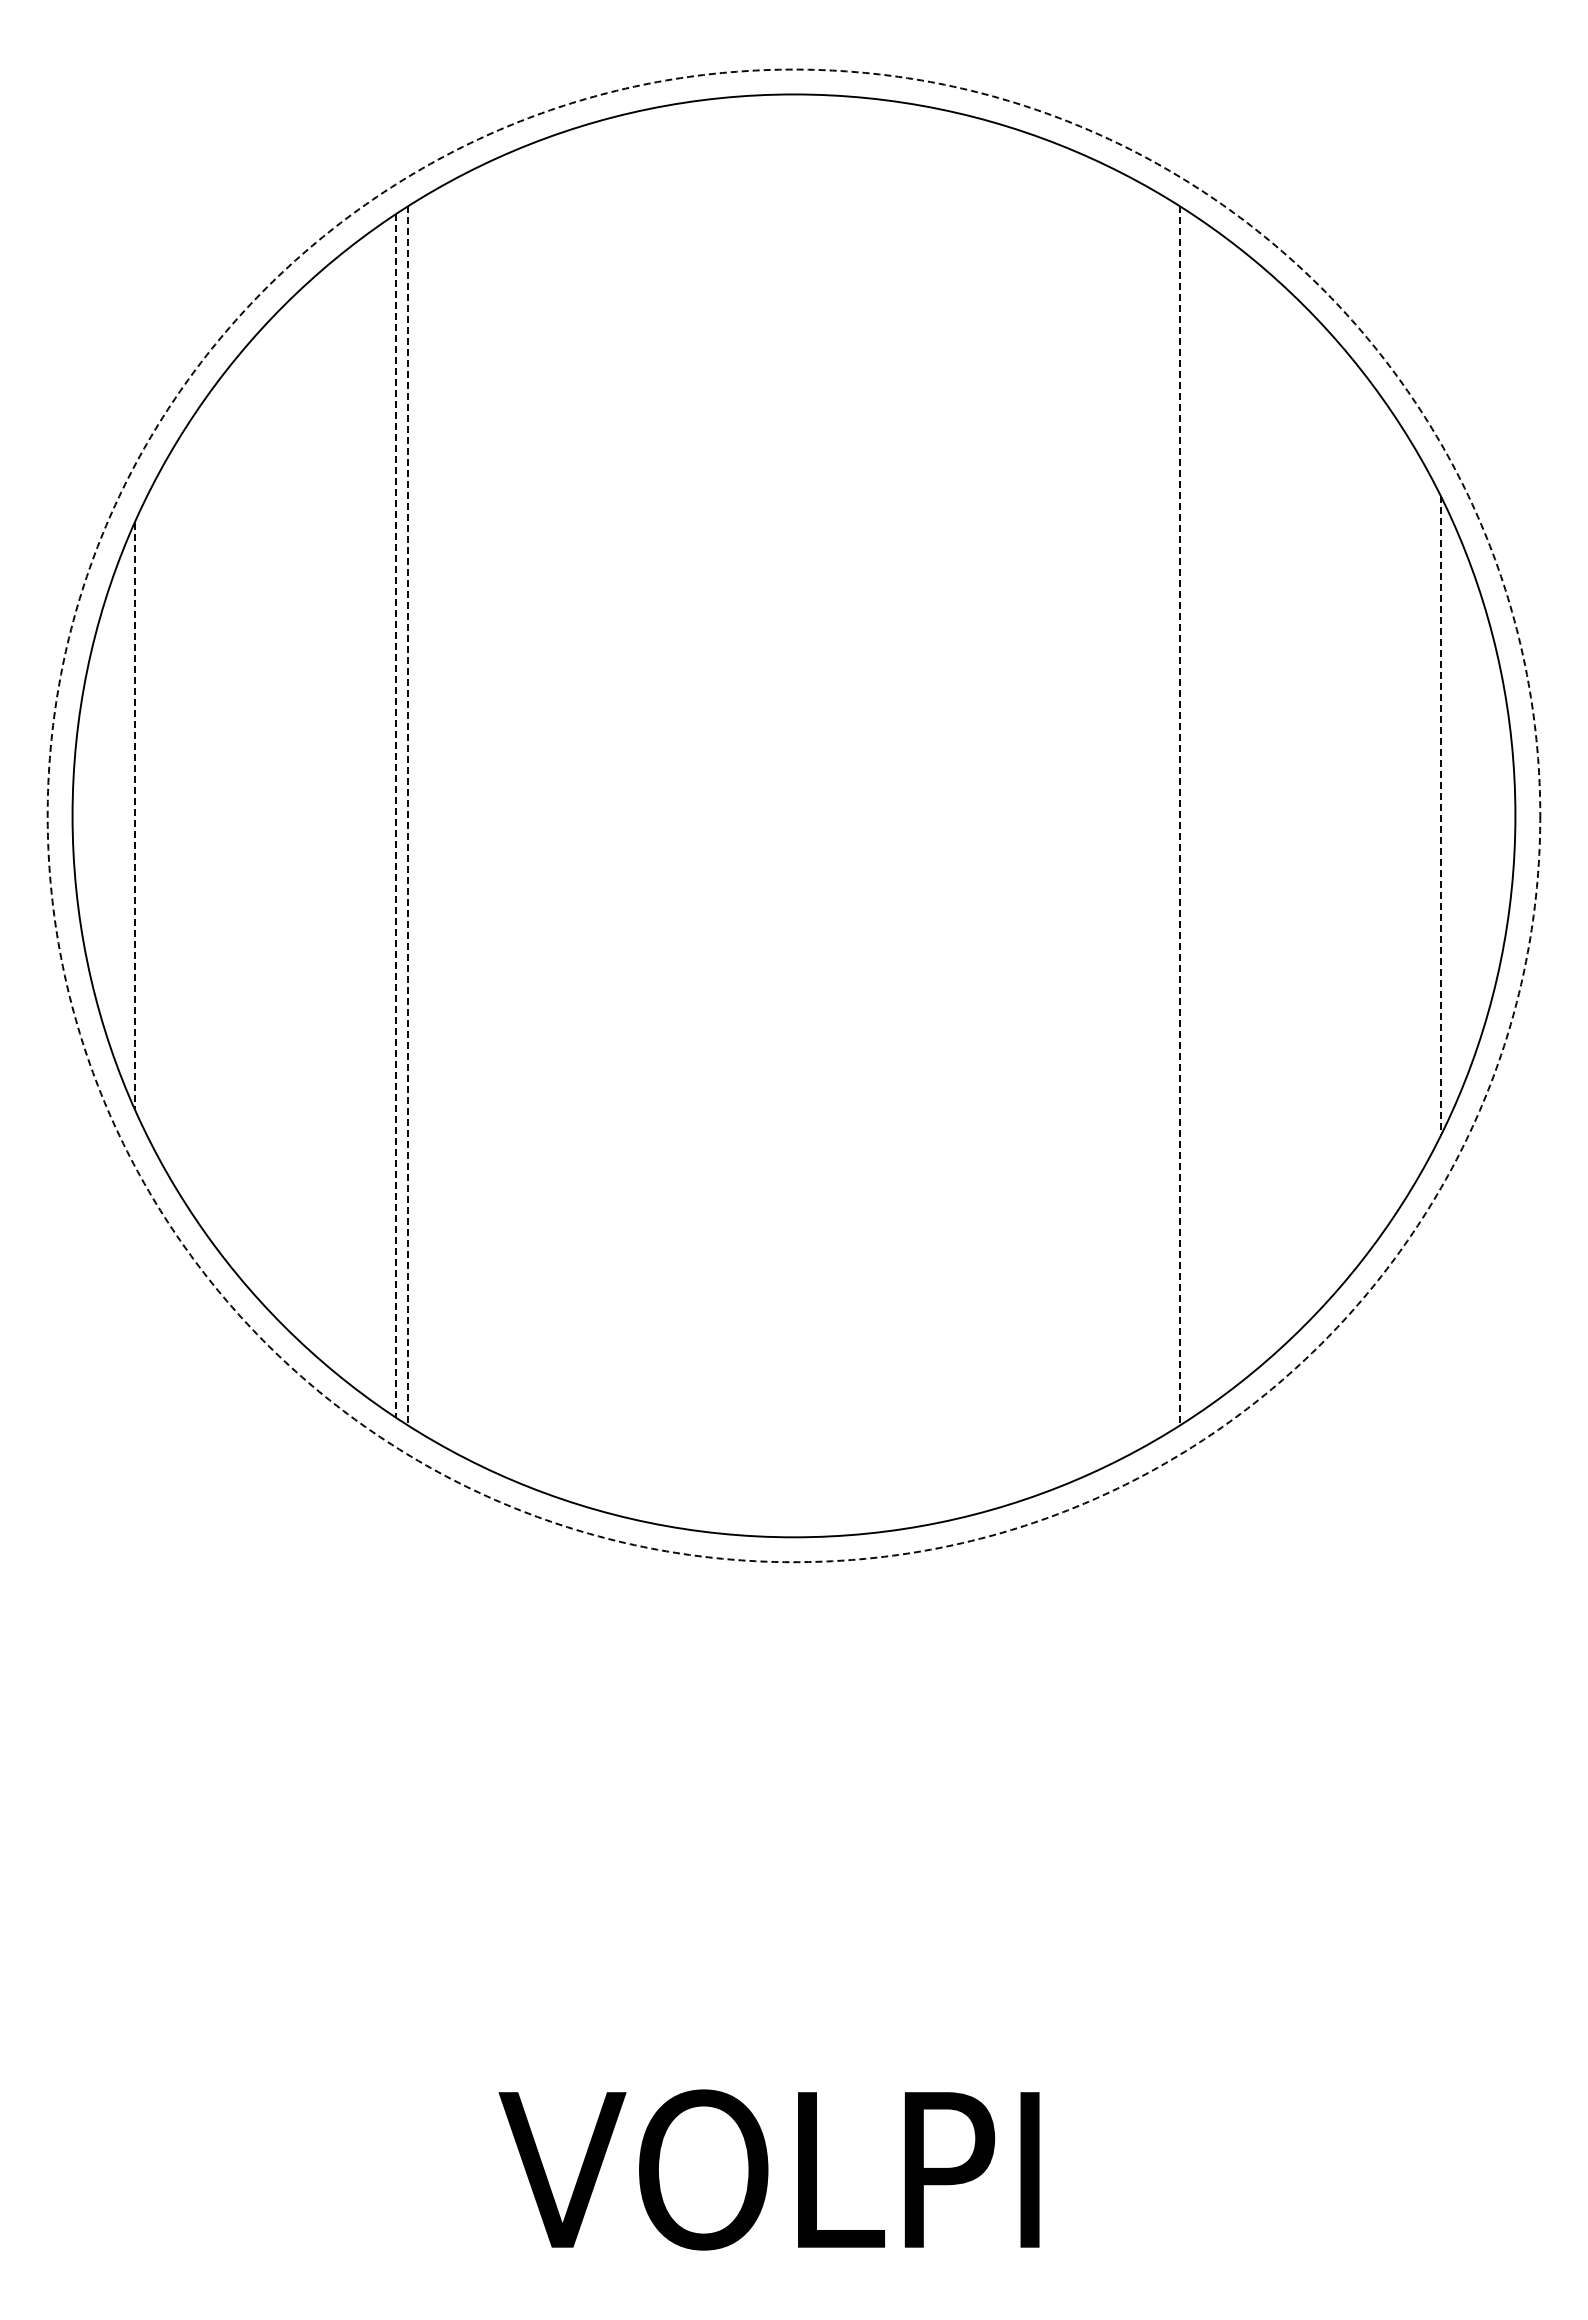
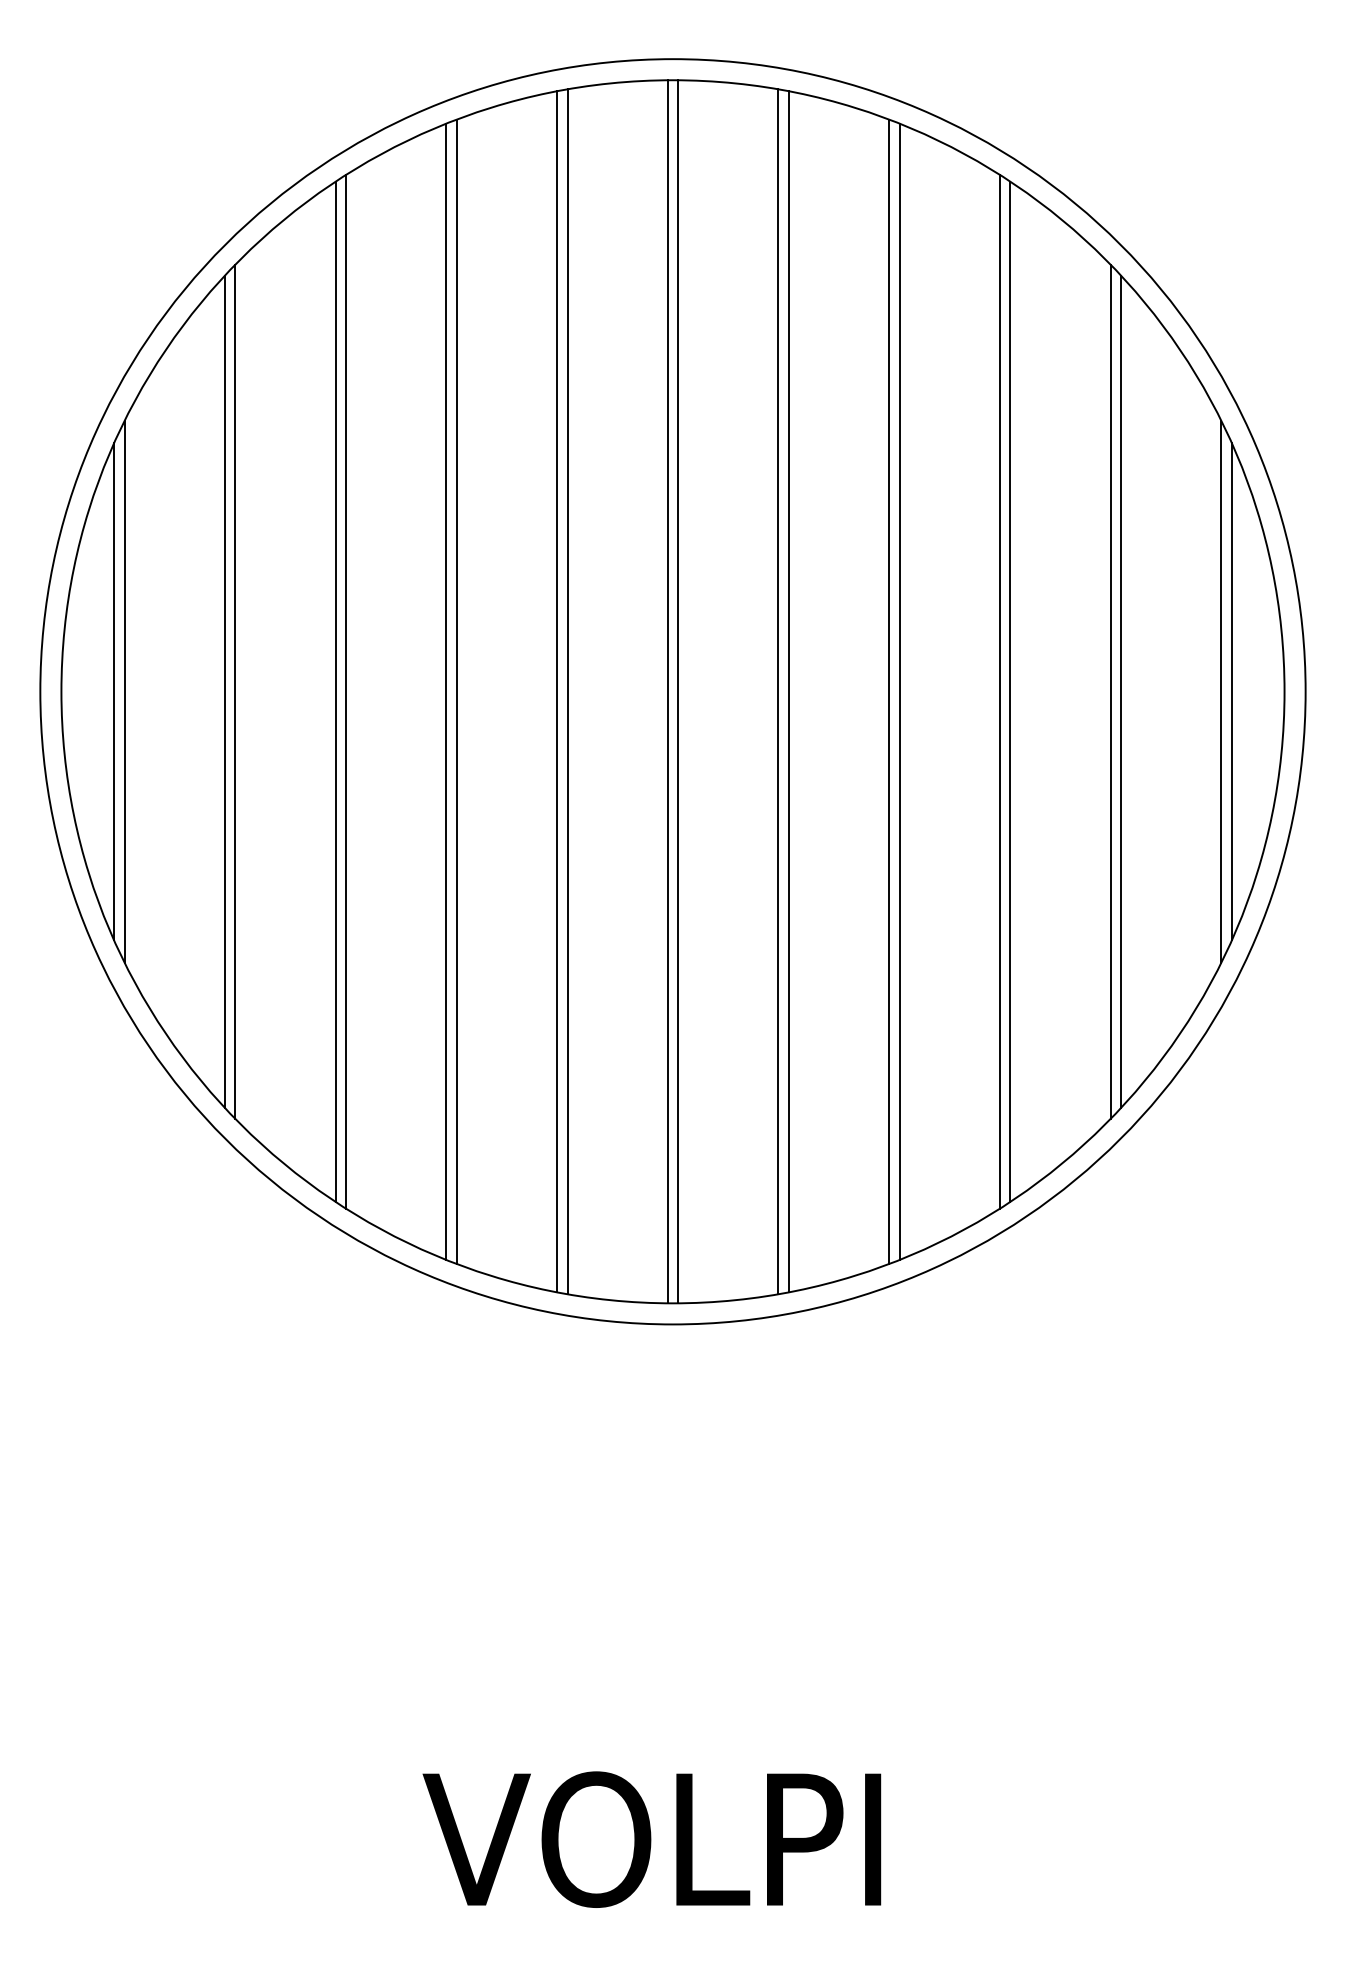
line: (134, 815) -> (113, 691), dashed -> solid
line: (147, 815) -> (124, 691), added
line: (265, 815) -> (224, 691), added
line: (277, 815) -> (235, 691), added
line: (395, 815) -> (335, 691), dashed -> solid
line: (408, 815) -> (346, 691), dashed -> solid
line: (526, 815) -> (446, 691), added
line: (539, 815) -> (457, 691), added
line: (657, 815) -> (557, 691), added
line: (669, 815) -> (567, 691), added
line: (787, 815) -> (667, 691), added
circle: (793, 815) -> (672, 691), dashed -> solid
line: (800, 815) -> (678, 691), added
line: (918, 815) -> (778, 691), added
line: (930, 815) -> (788, 691), added
line: (1048, 815) -> (888, 691), added
line: (1061, 815) -> (899, 691), added
line: (1179, 815) -> (999, 691), dashed -> solid
line: (1192, 815) -> (1010, 691), added
line: (1310, 815) -> (1110, 691), added
line: (1322, 815) -> (1121, 691), added
line: (1440, 815) -> (1221, 691), dashed -> solid
line: (1453, 815) -> (1232, 691), added

